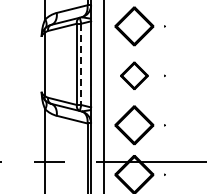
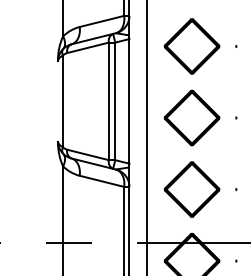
line: (81, 64) -> (115, 101), dashed -> solid
part: (134, 75) -> (192, 117), size x1.43

